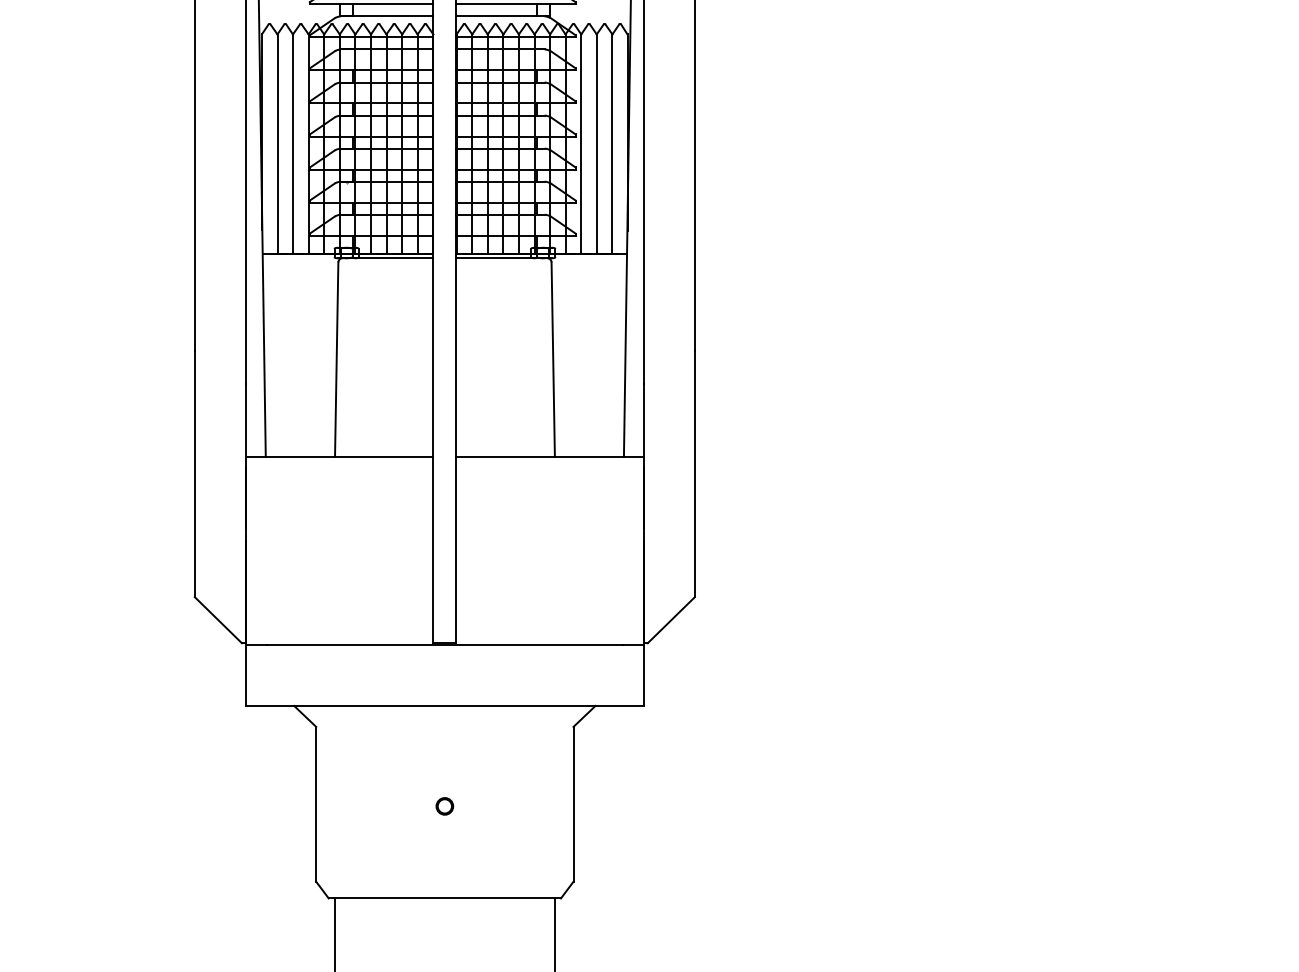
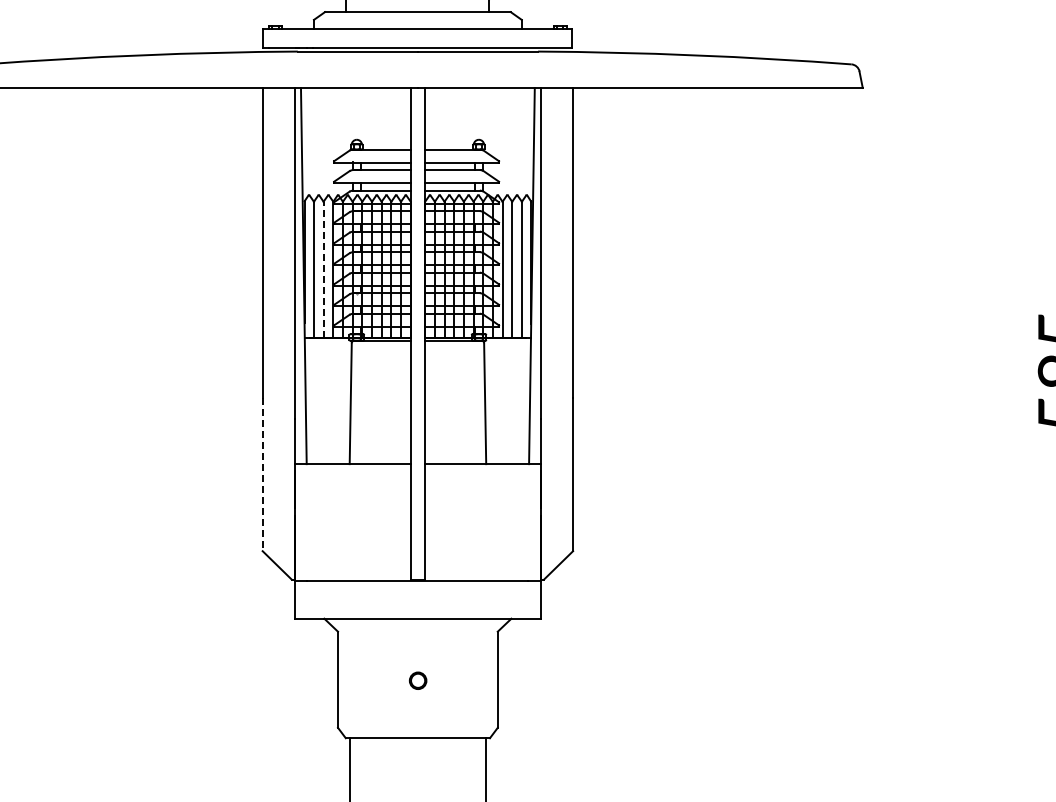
line: (292, 143) -> (323, 269), solid -> dashed
line: (194, 473) -> (262, 474), solid -> dashed
part: (444, 807) -> (417, 681), size x1.6

